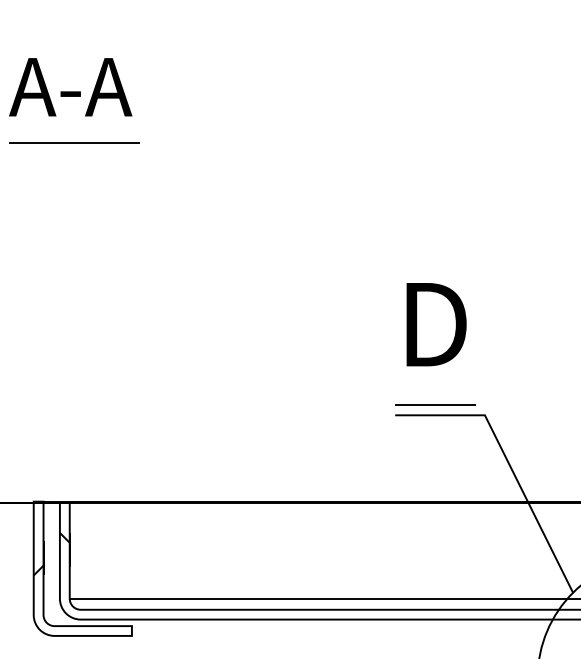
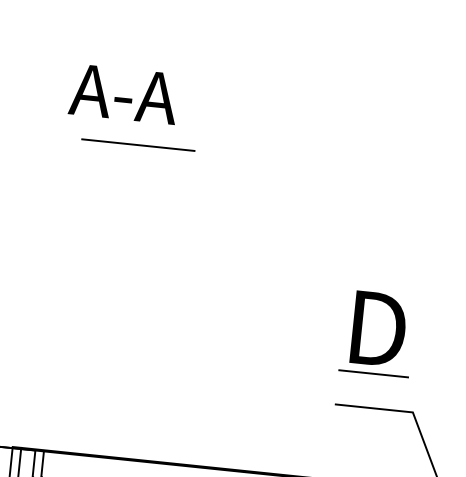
text: (70, 87) -> (123, 94), moved
line: (74, 142) -> (138, 144), moved
line: (435, 404) -> (373, 373), moved

